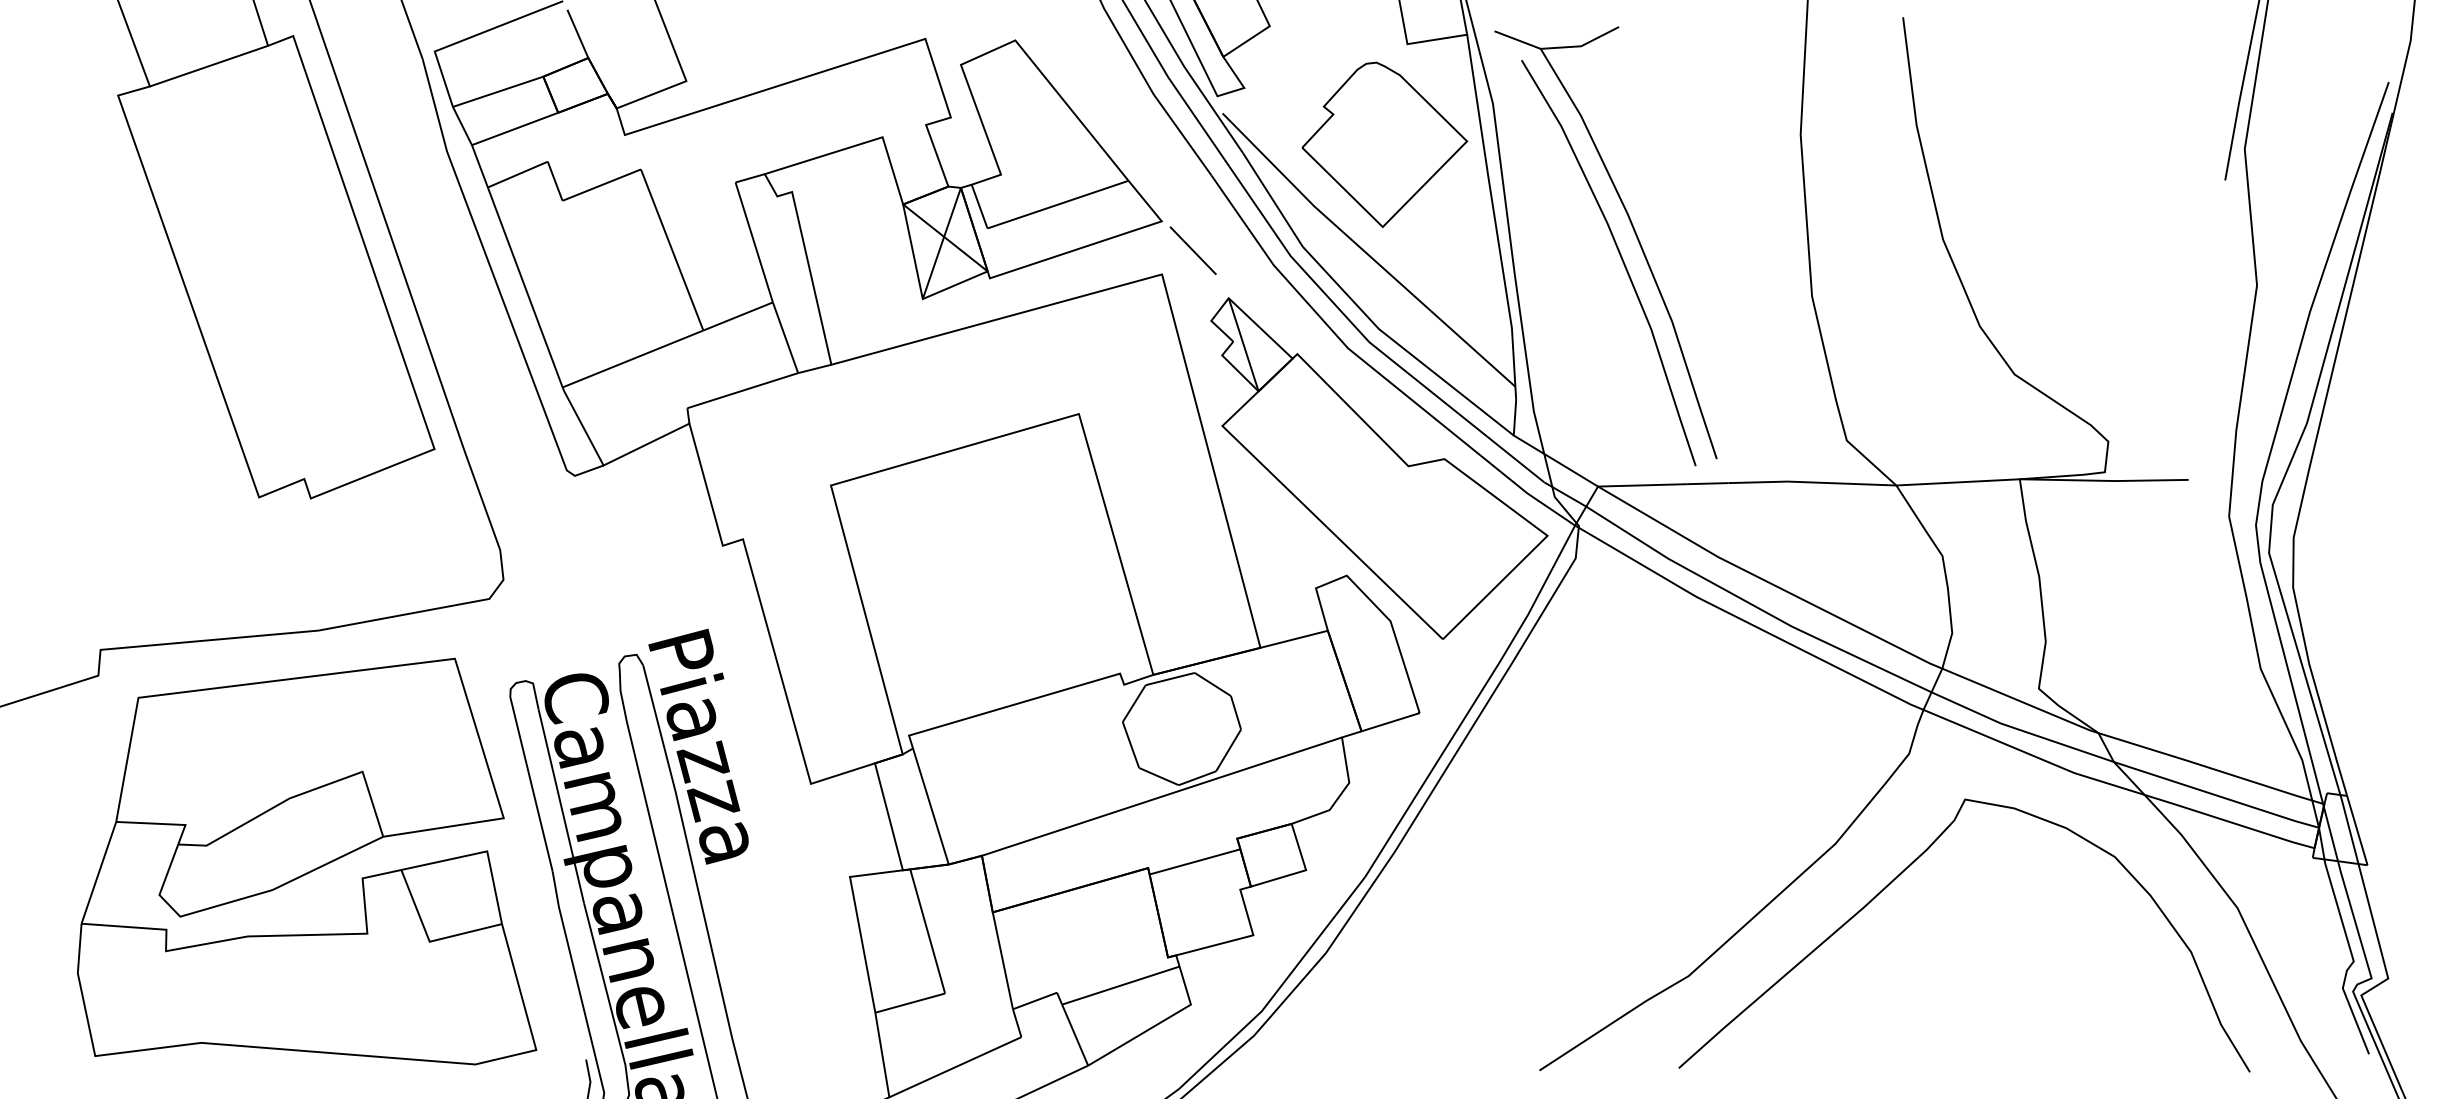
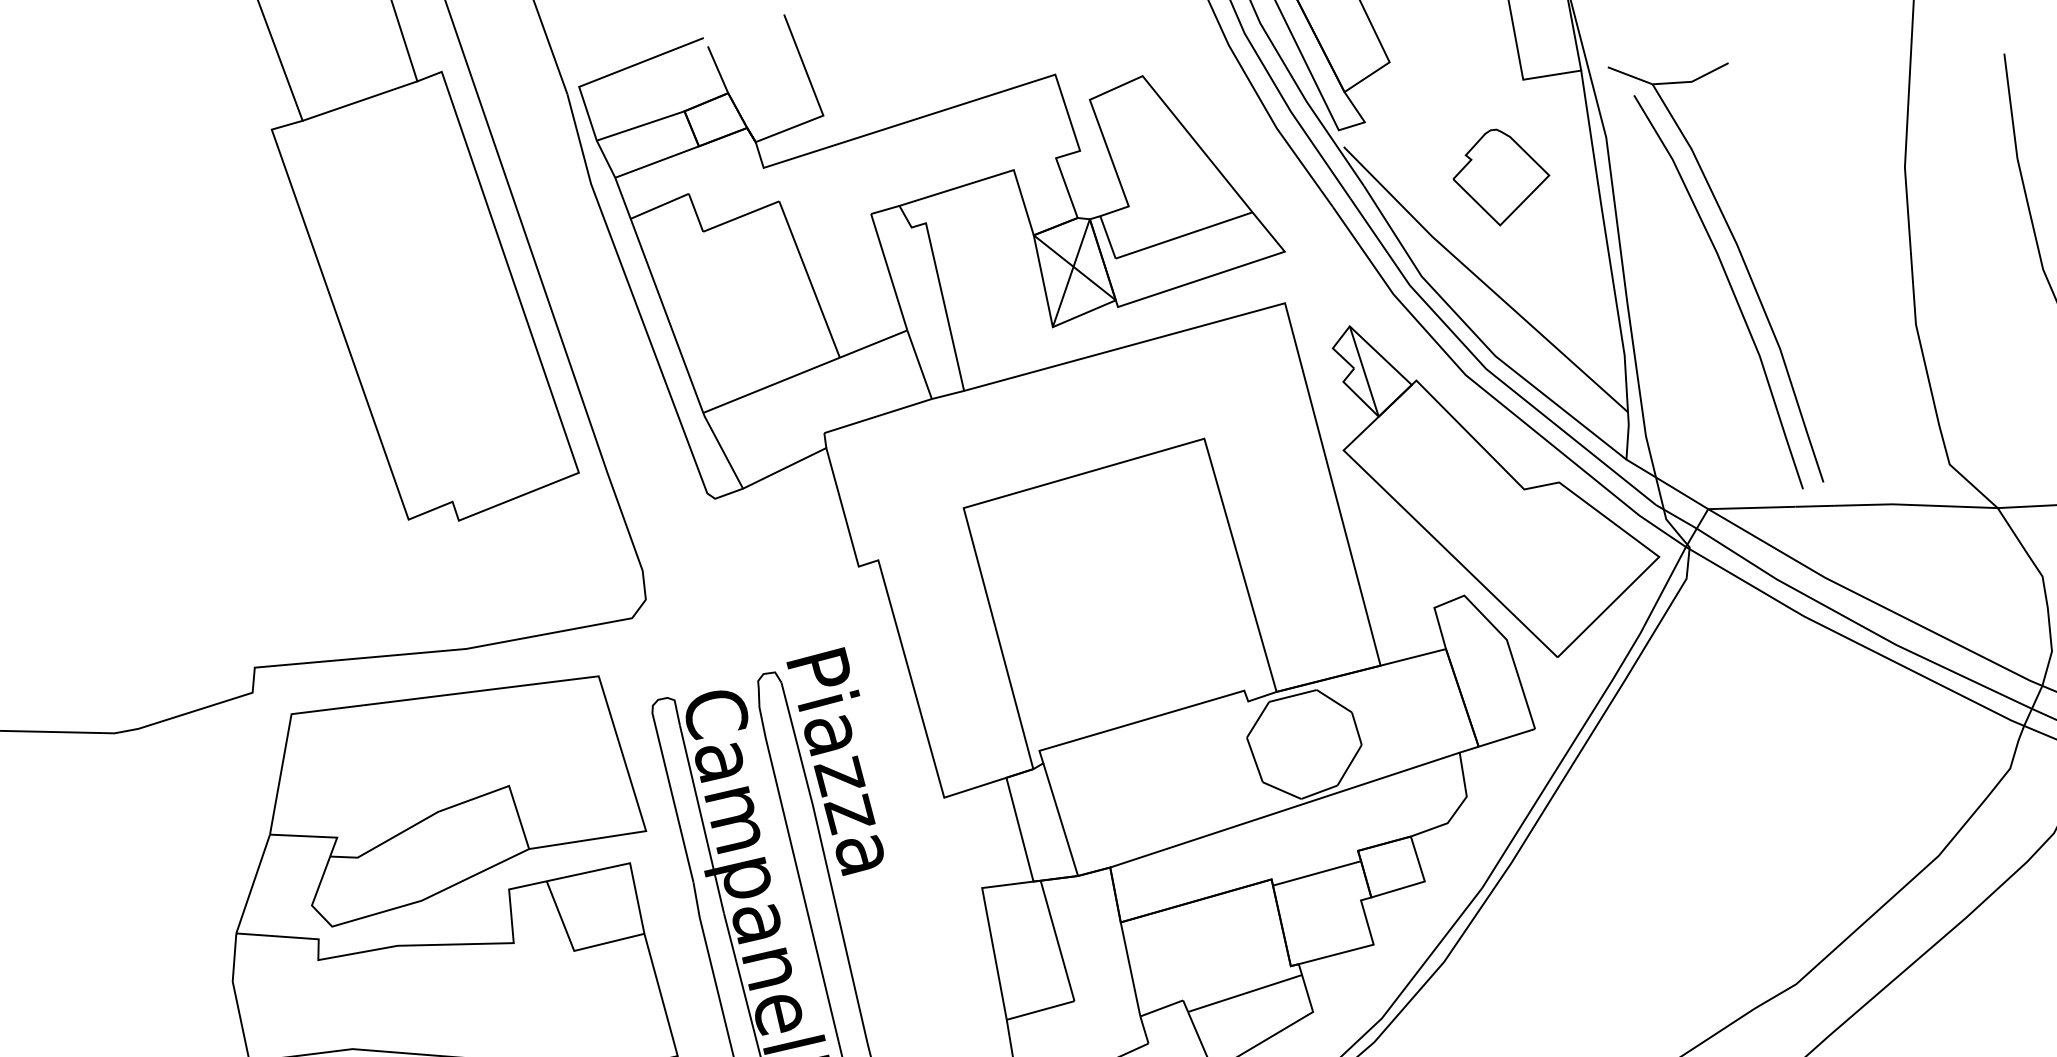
part: (1384, 144) -> (1500, 177), size x0.6
line: (1192, 250) -> (1314, 280), removed

